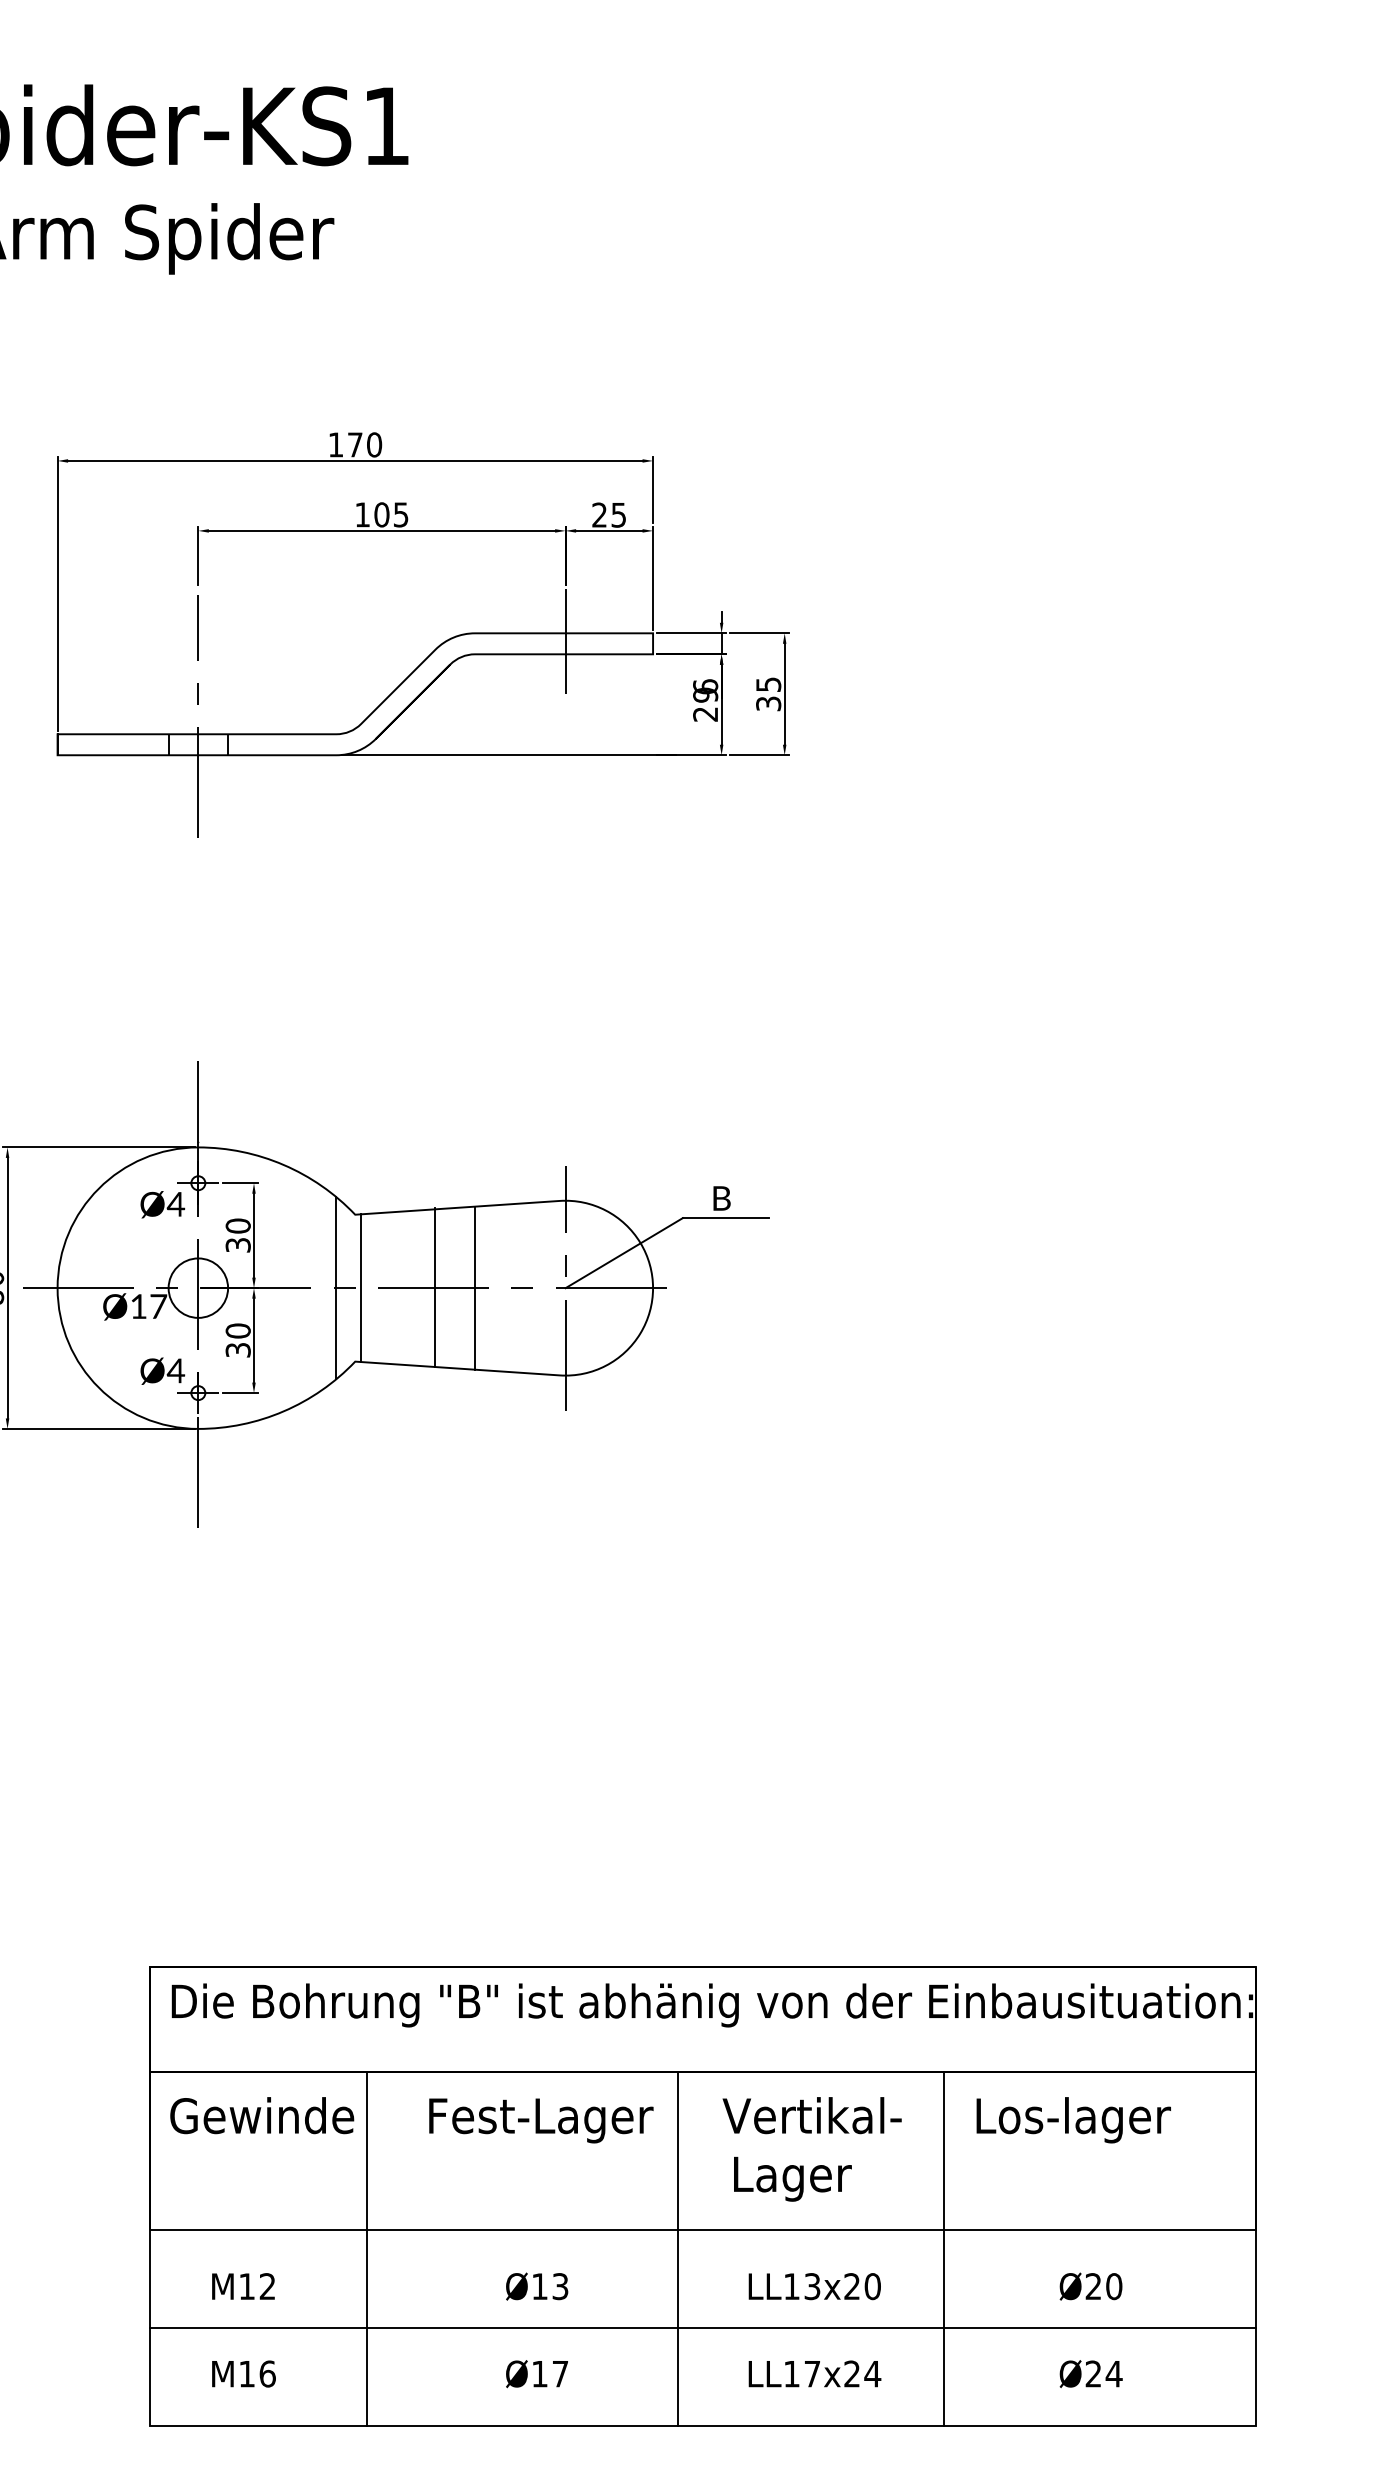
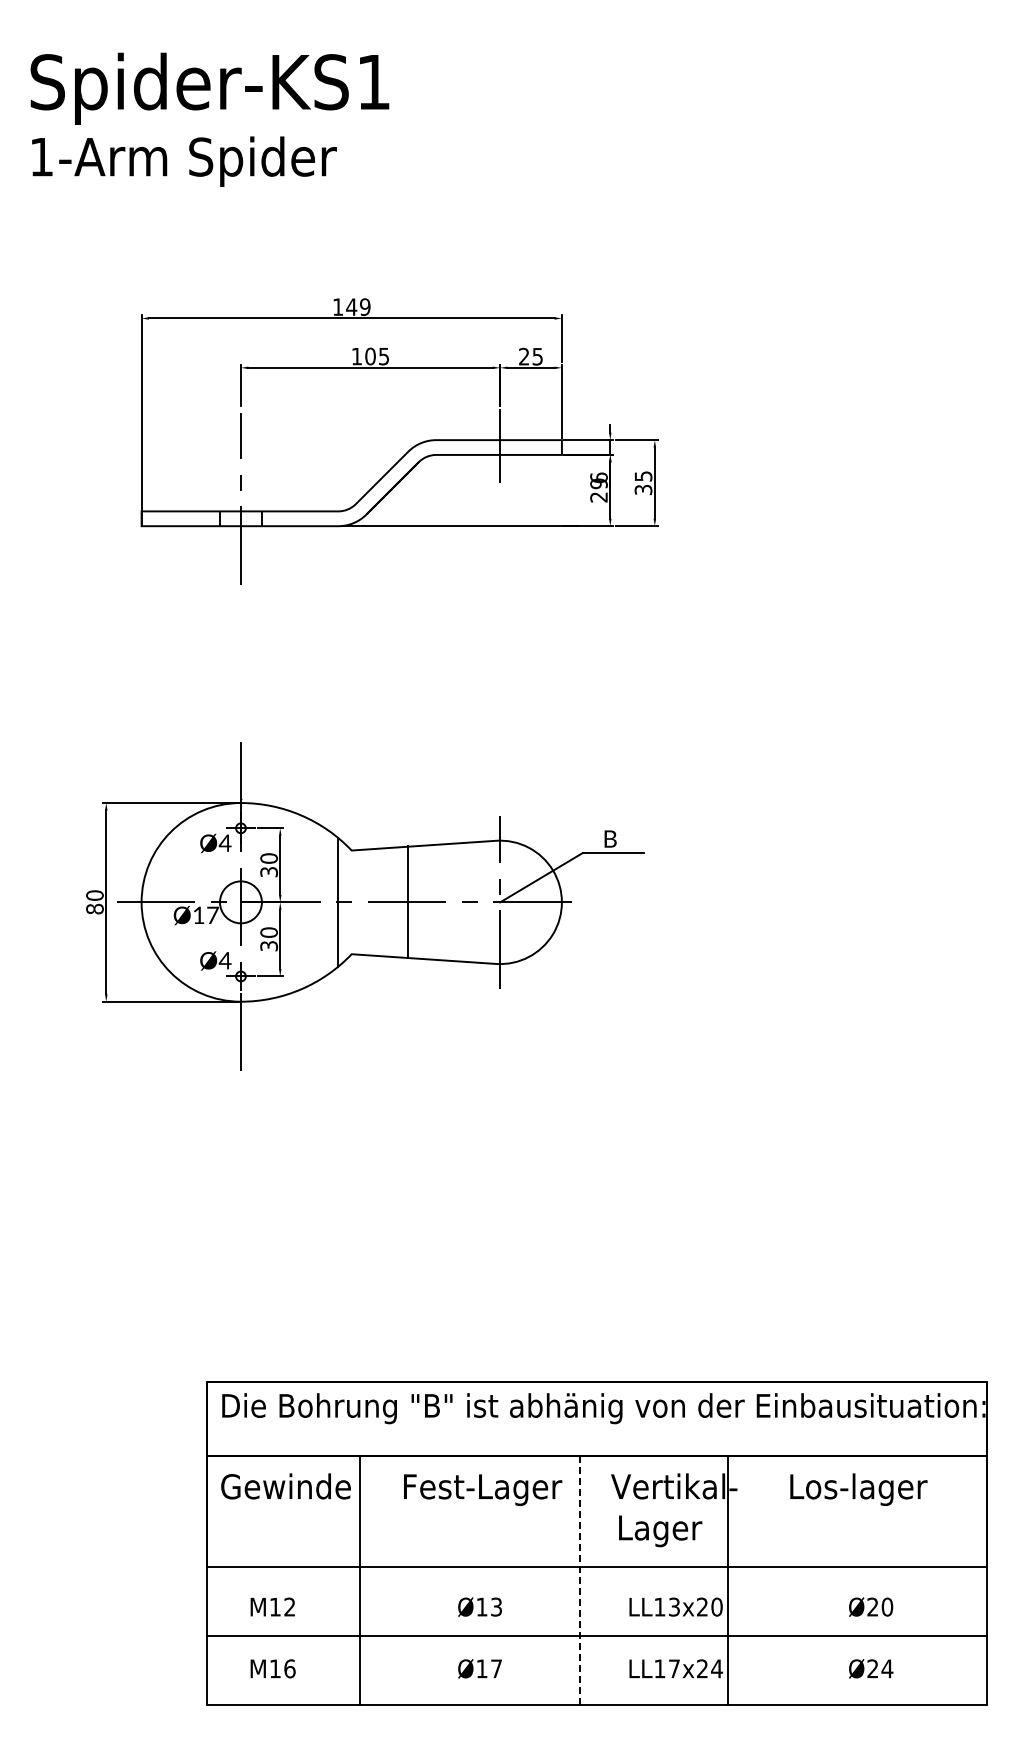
text: (364, 443) -> (358, 306), 170 -> 149
line: (475, 1286) -> (436, 901), removed
line: (360, 1288) -> (355, 902), removed
line: (677, 2248) -> (579, 1580), solid -> dashed
line: (944, 2248) -> (727, 1580), moved

